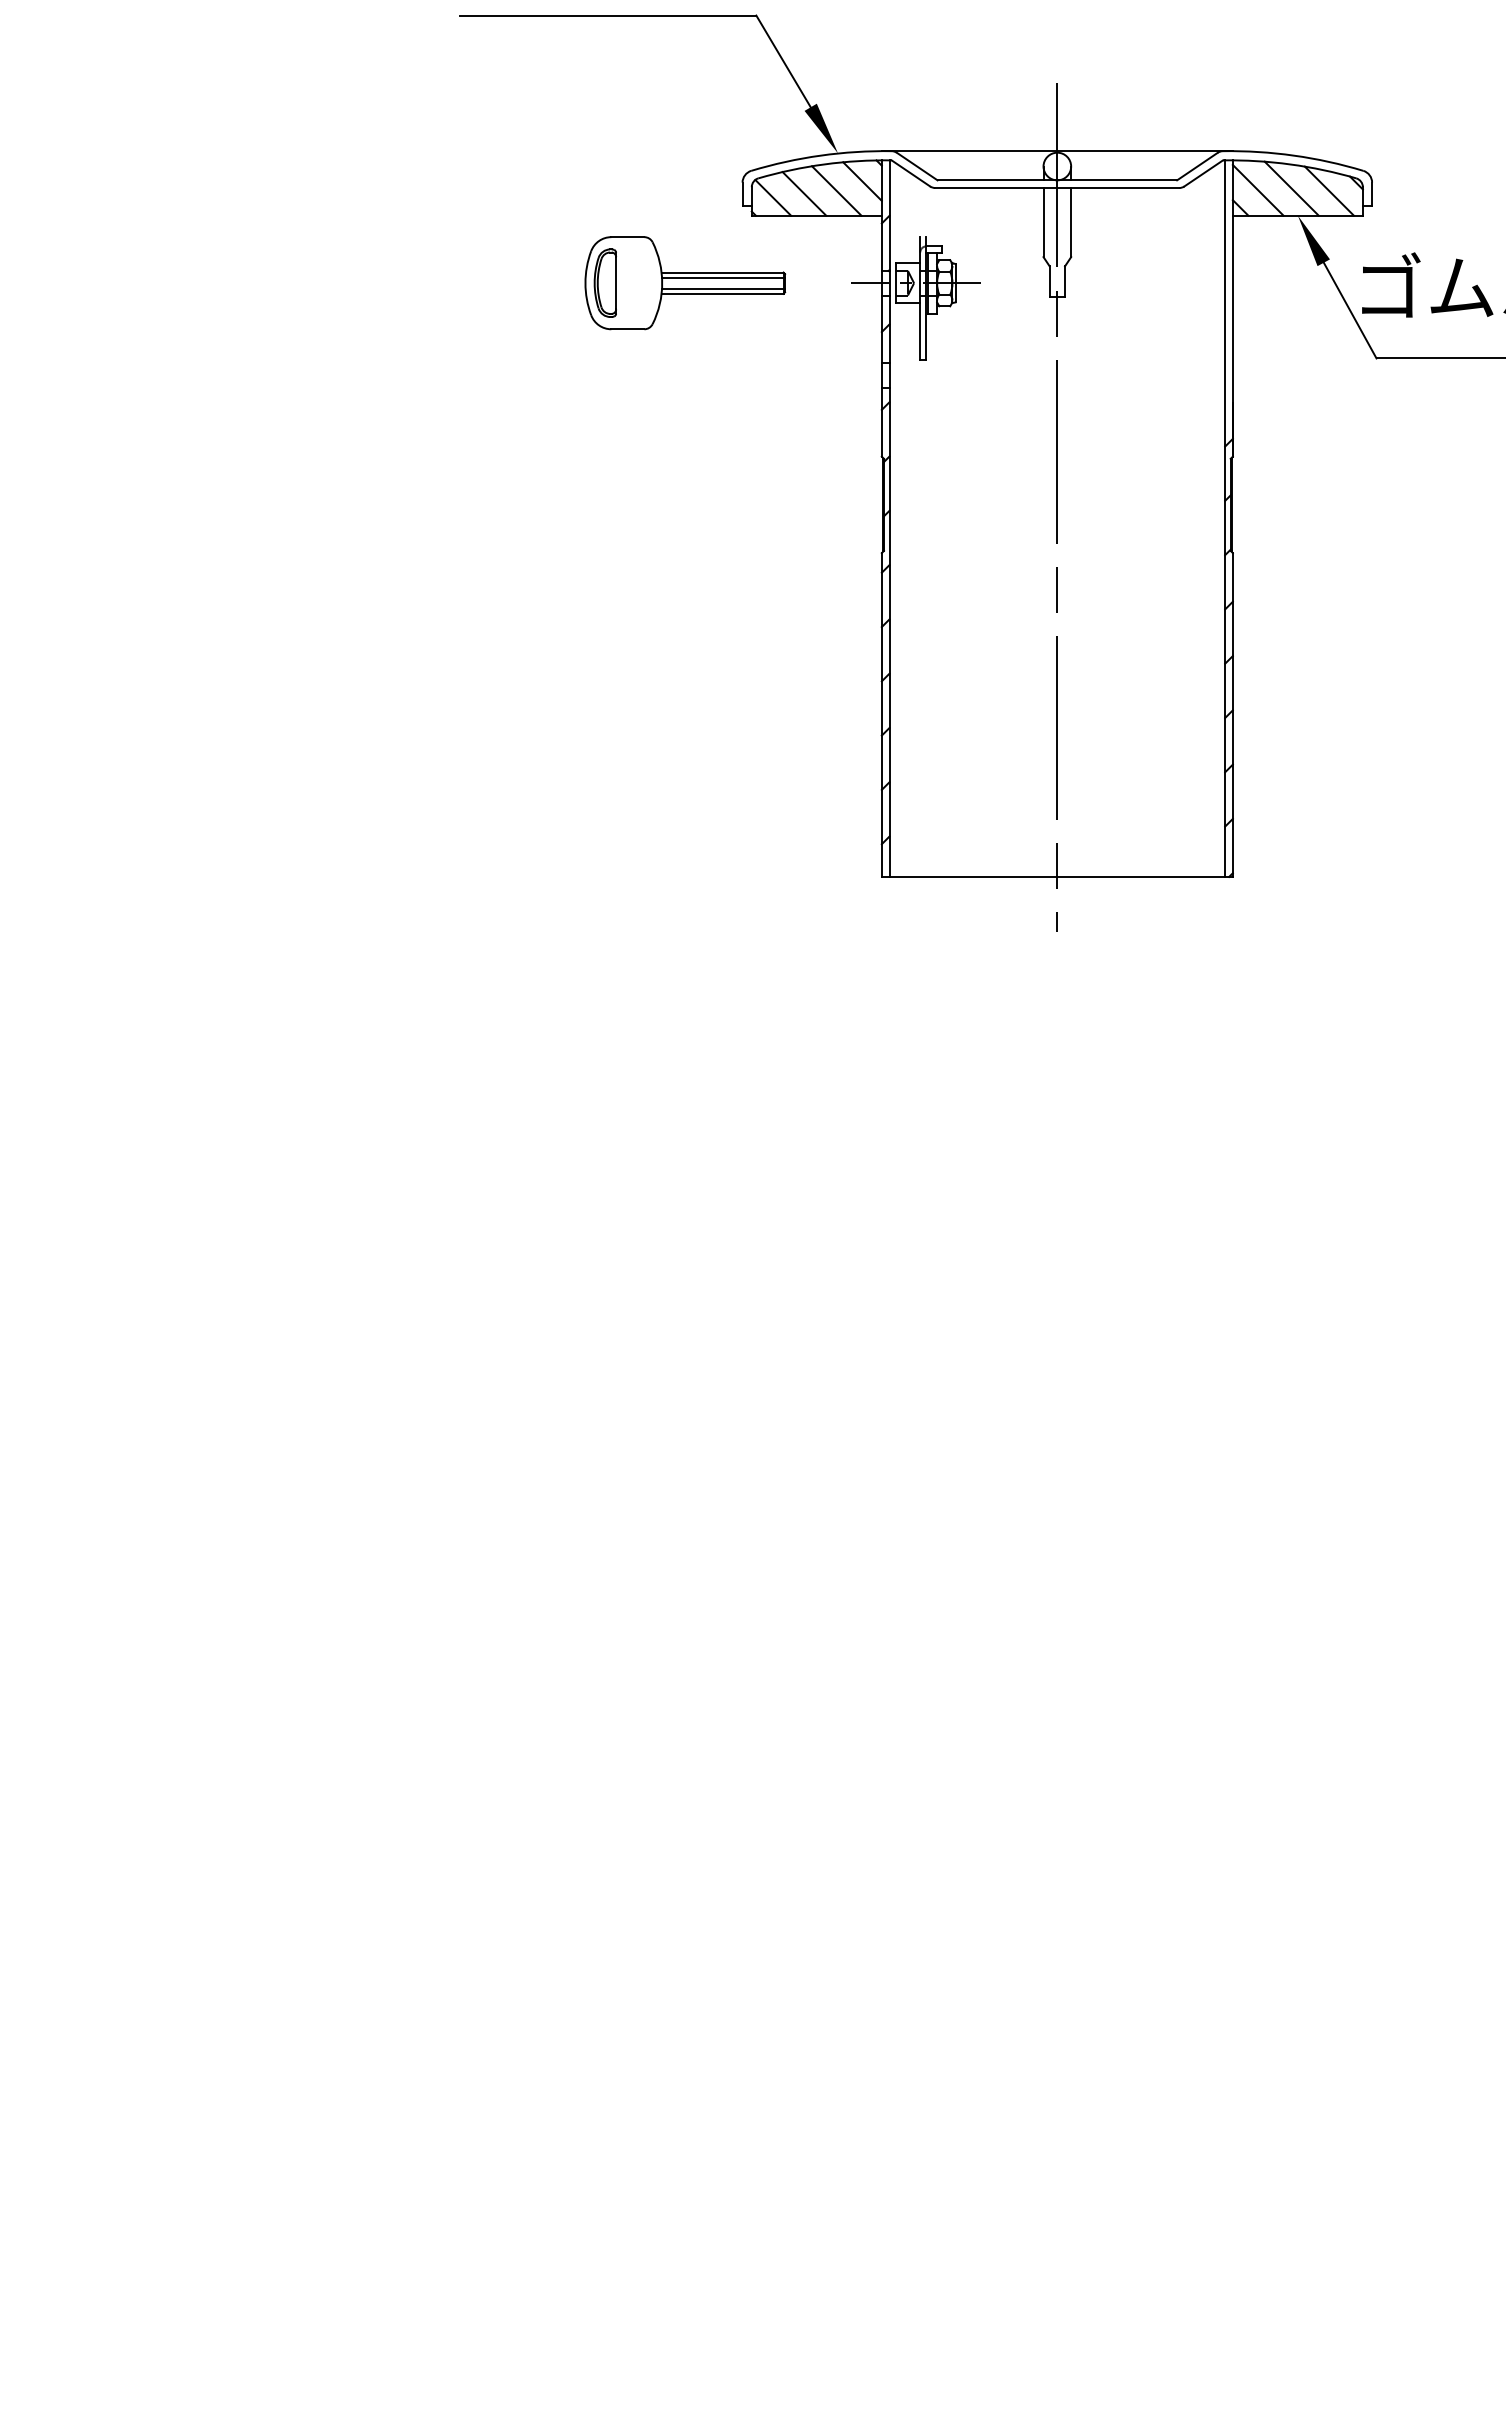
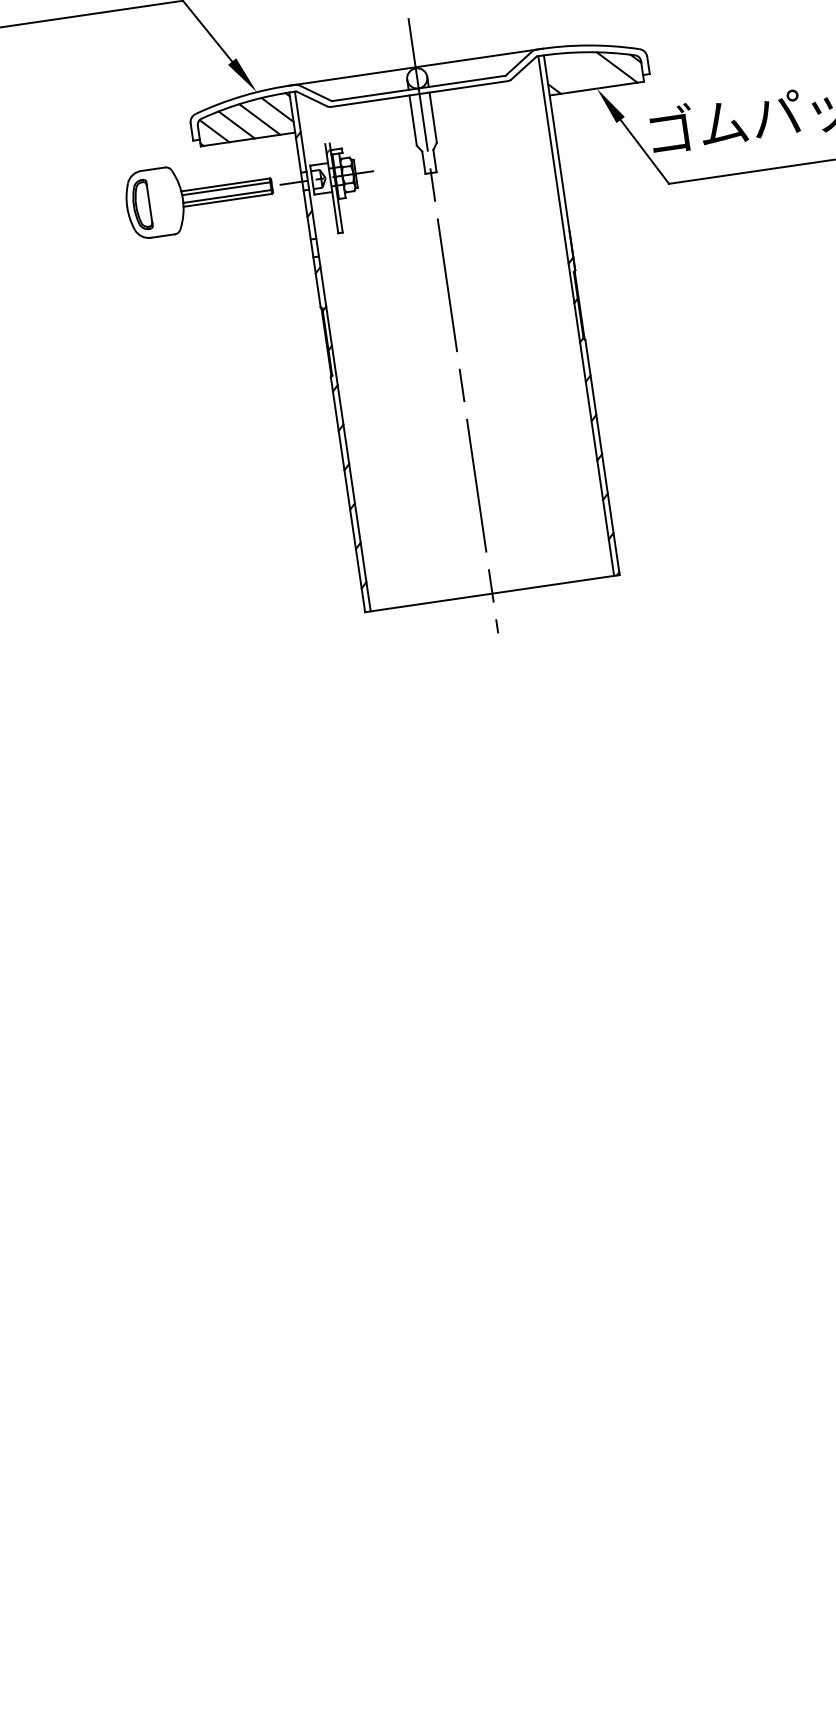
line: (1291, 188) -> (589, 69), removed
line: (1257, 189) -> (564, 73), removed
part: (685, 283) -> (199, 196), moved

